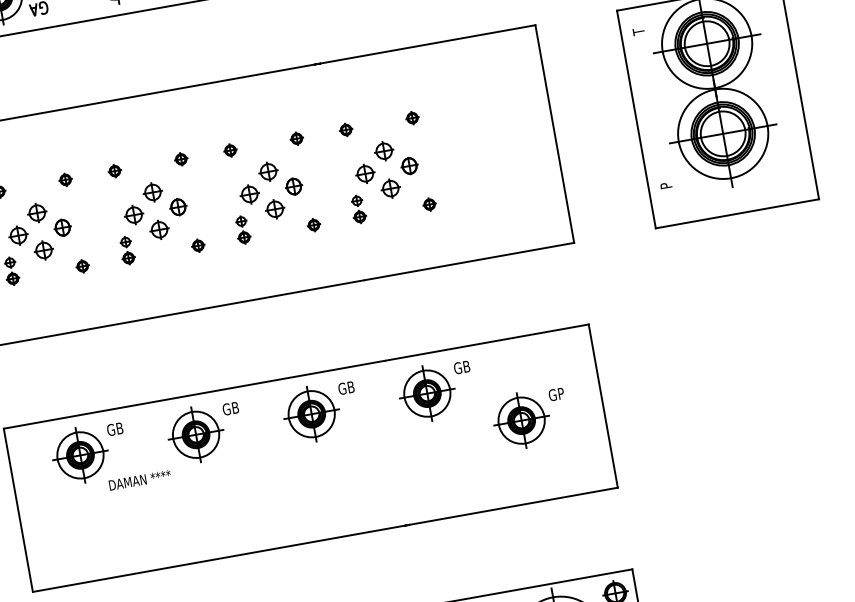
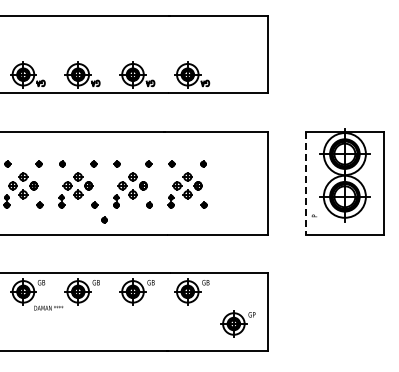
line: (637, 120) -> (306, 183), solid -> dashed
part: (224, 272) -> (104, 219), added
part: (529, 418) -> (237, 323), moved

